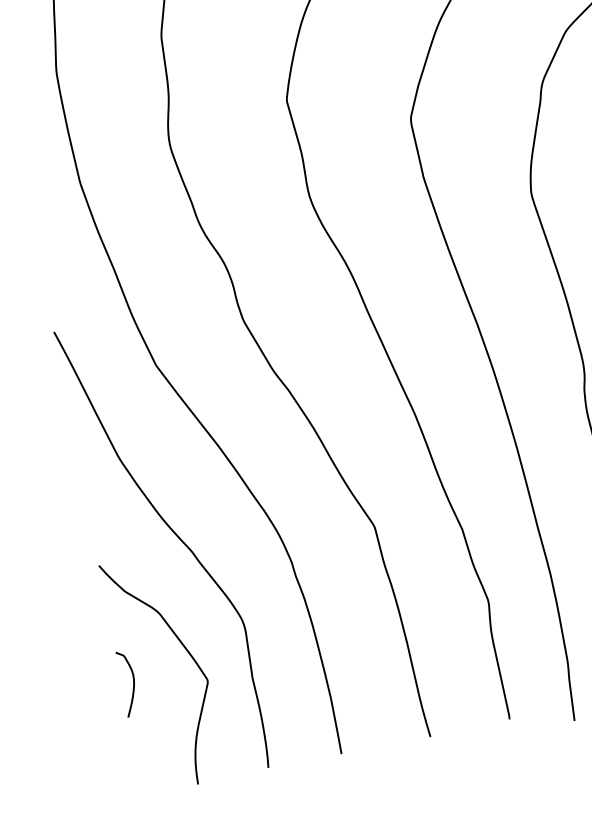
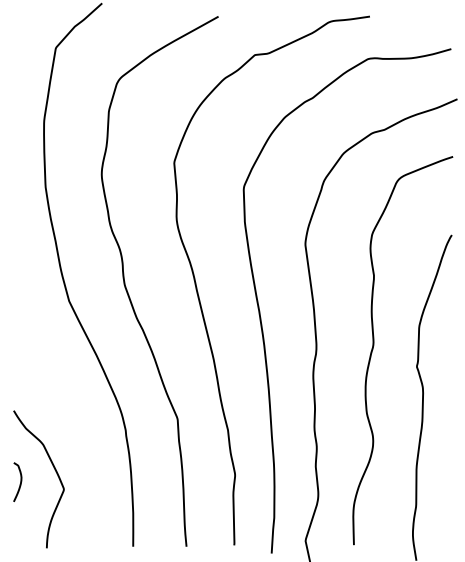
curve: (178, 539) -> (62, 404), removed

